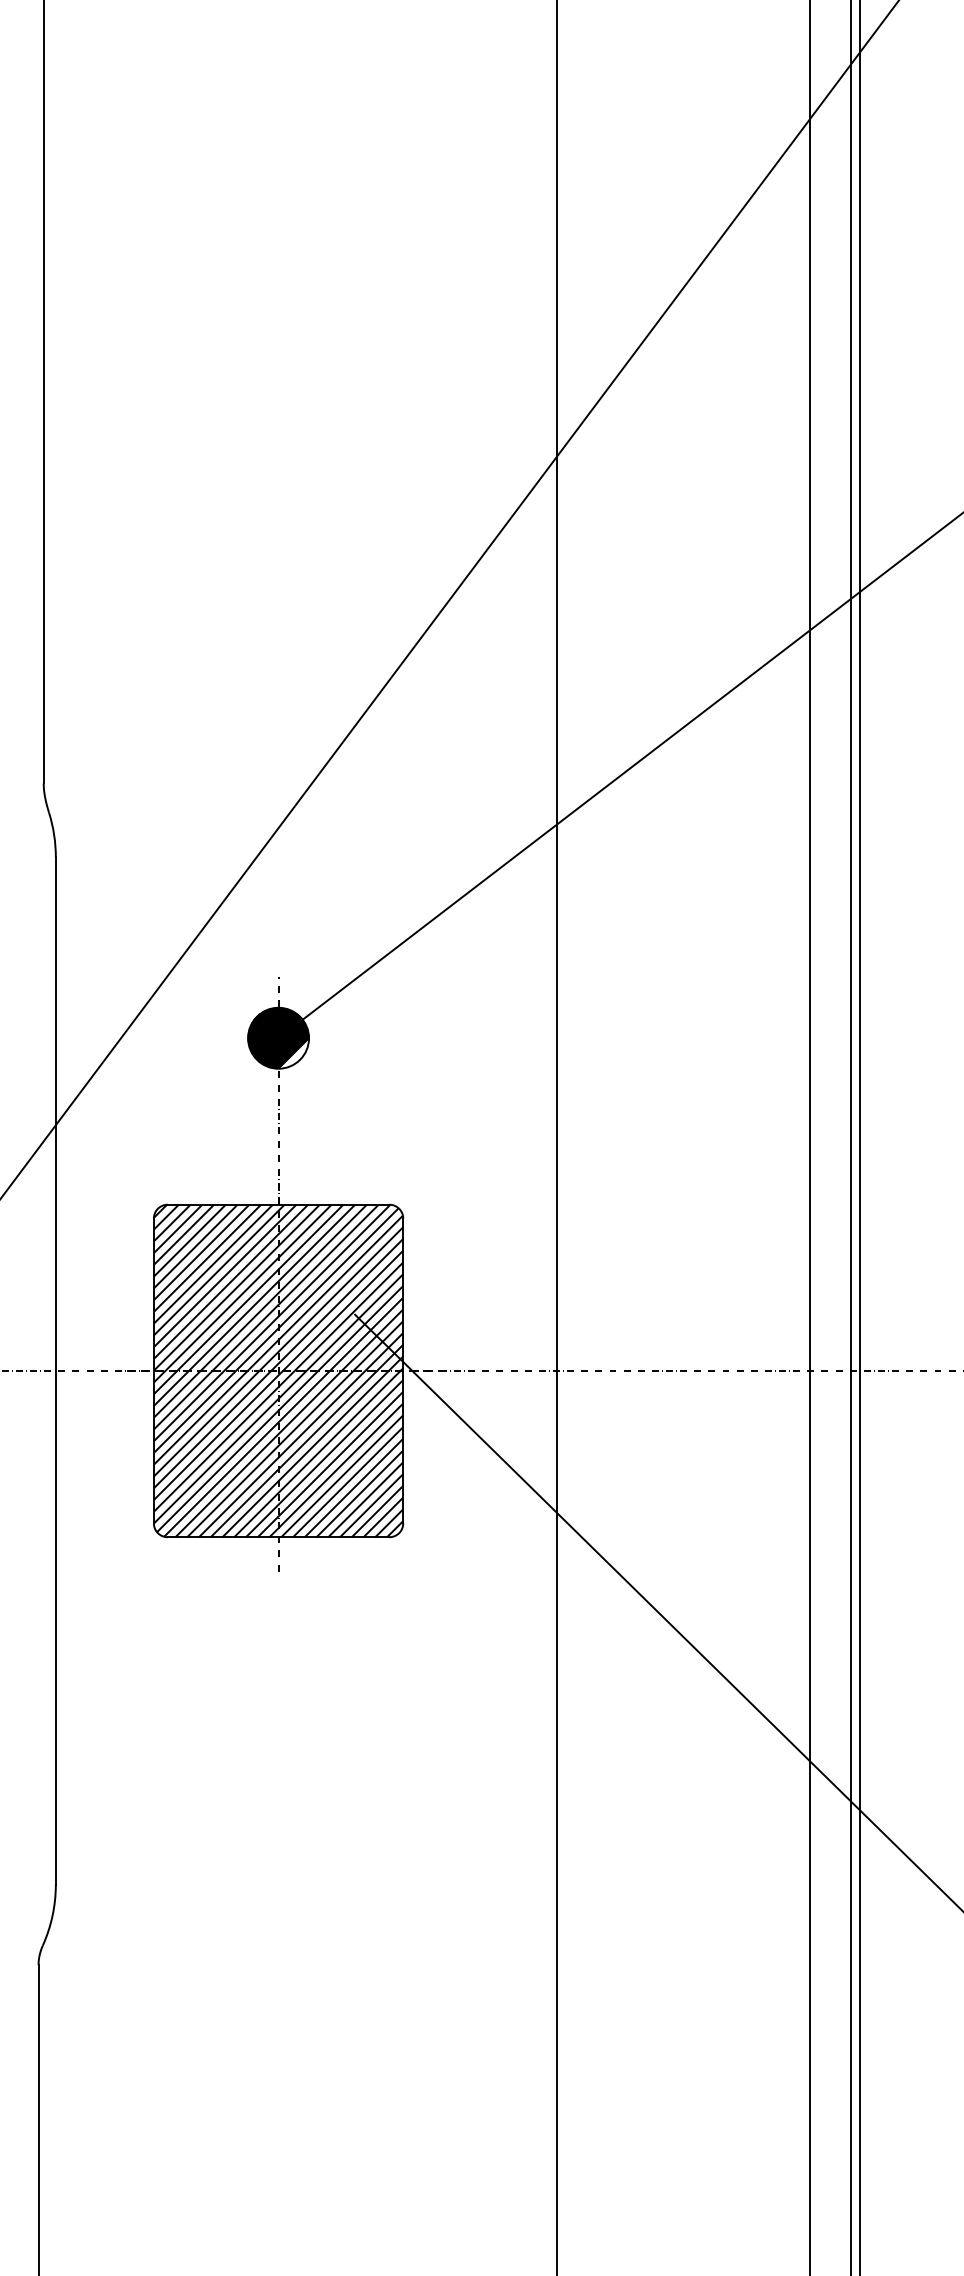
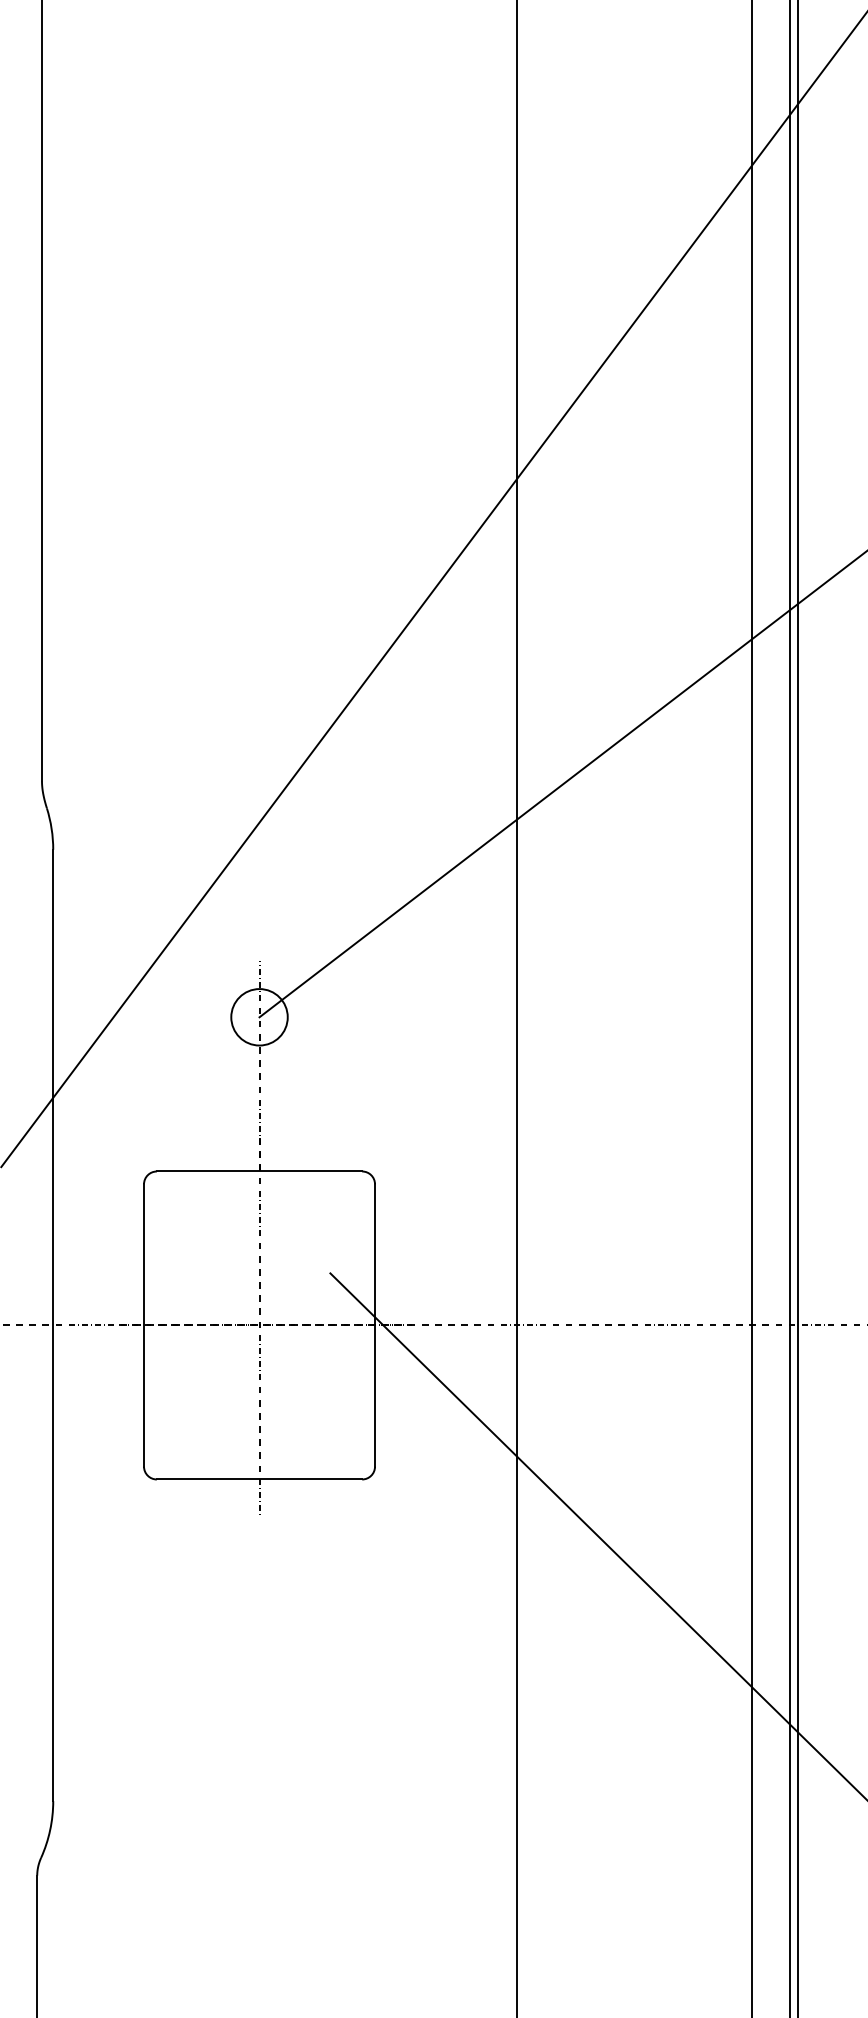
hatch: (278, 1037) -> (259, 1016), removed
hatch: (278, 1370) -> (259, 1325), removed

